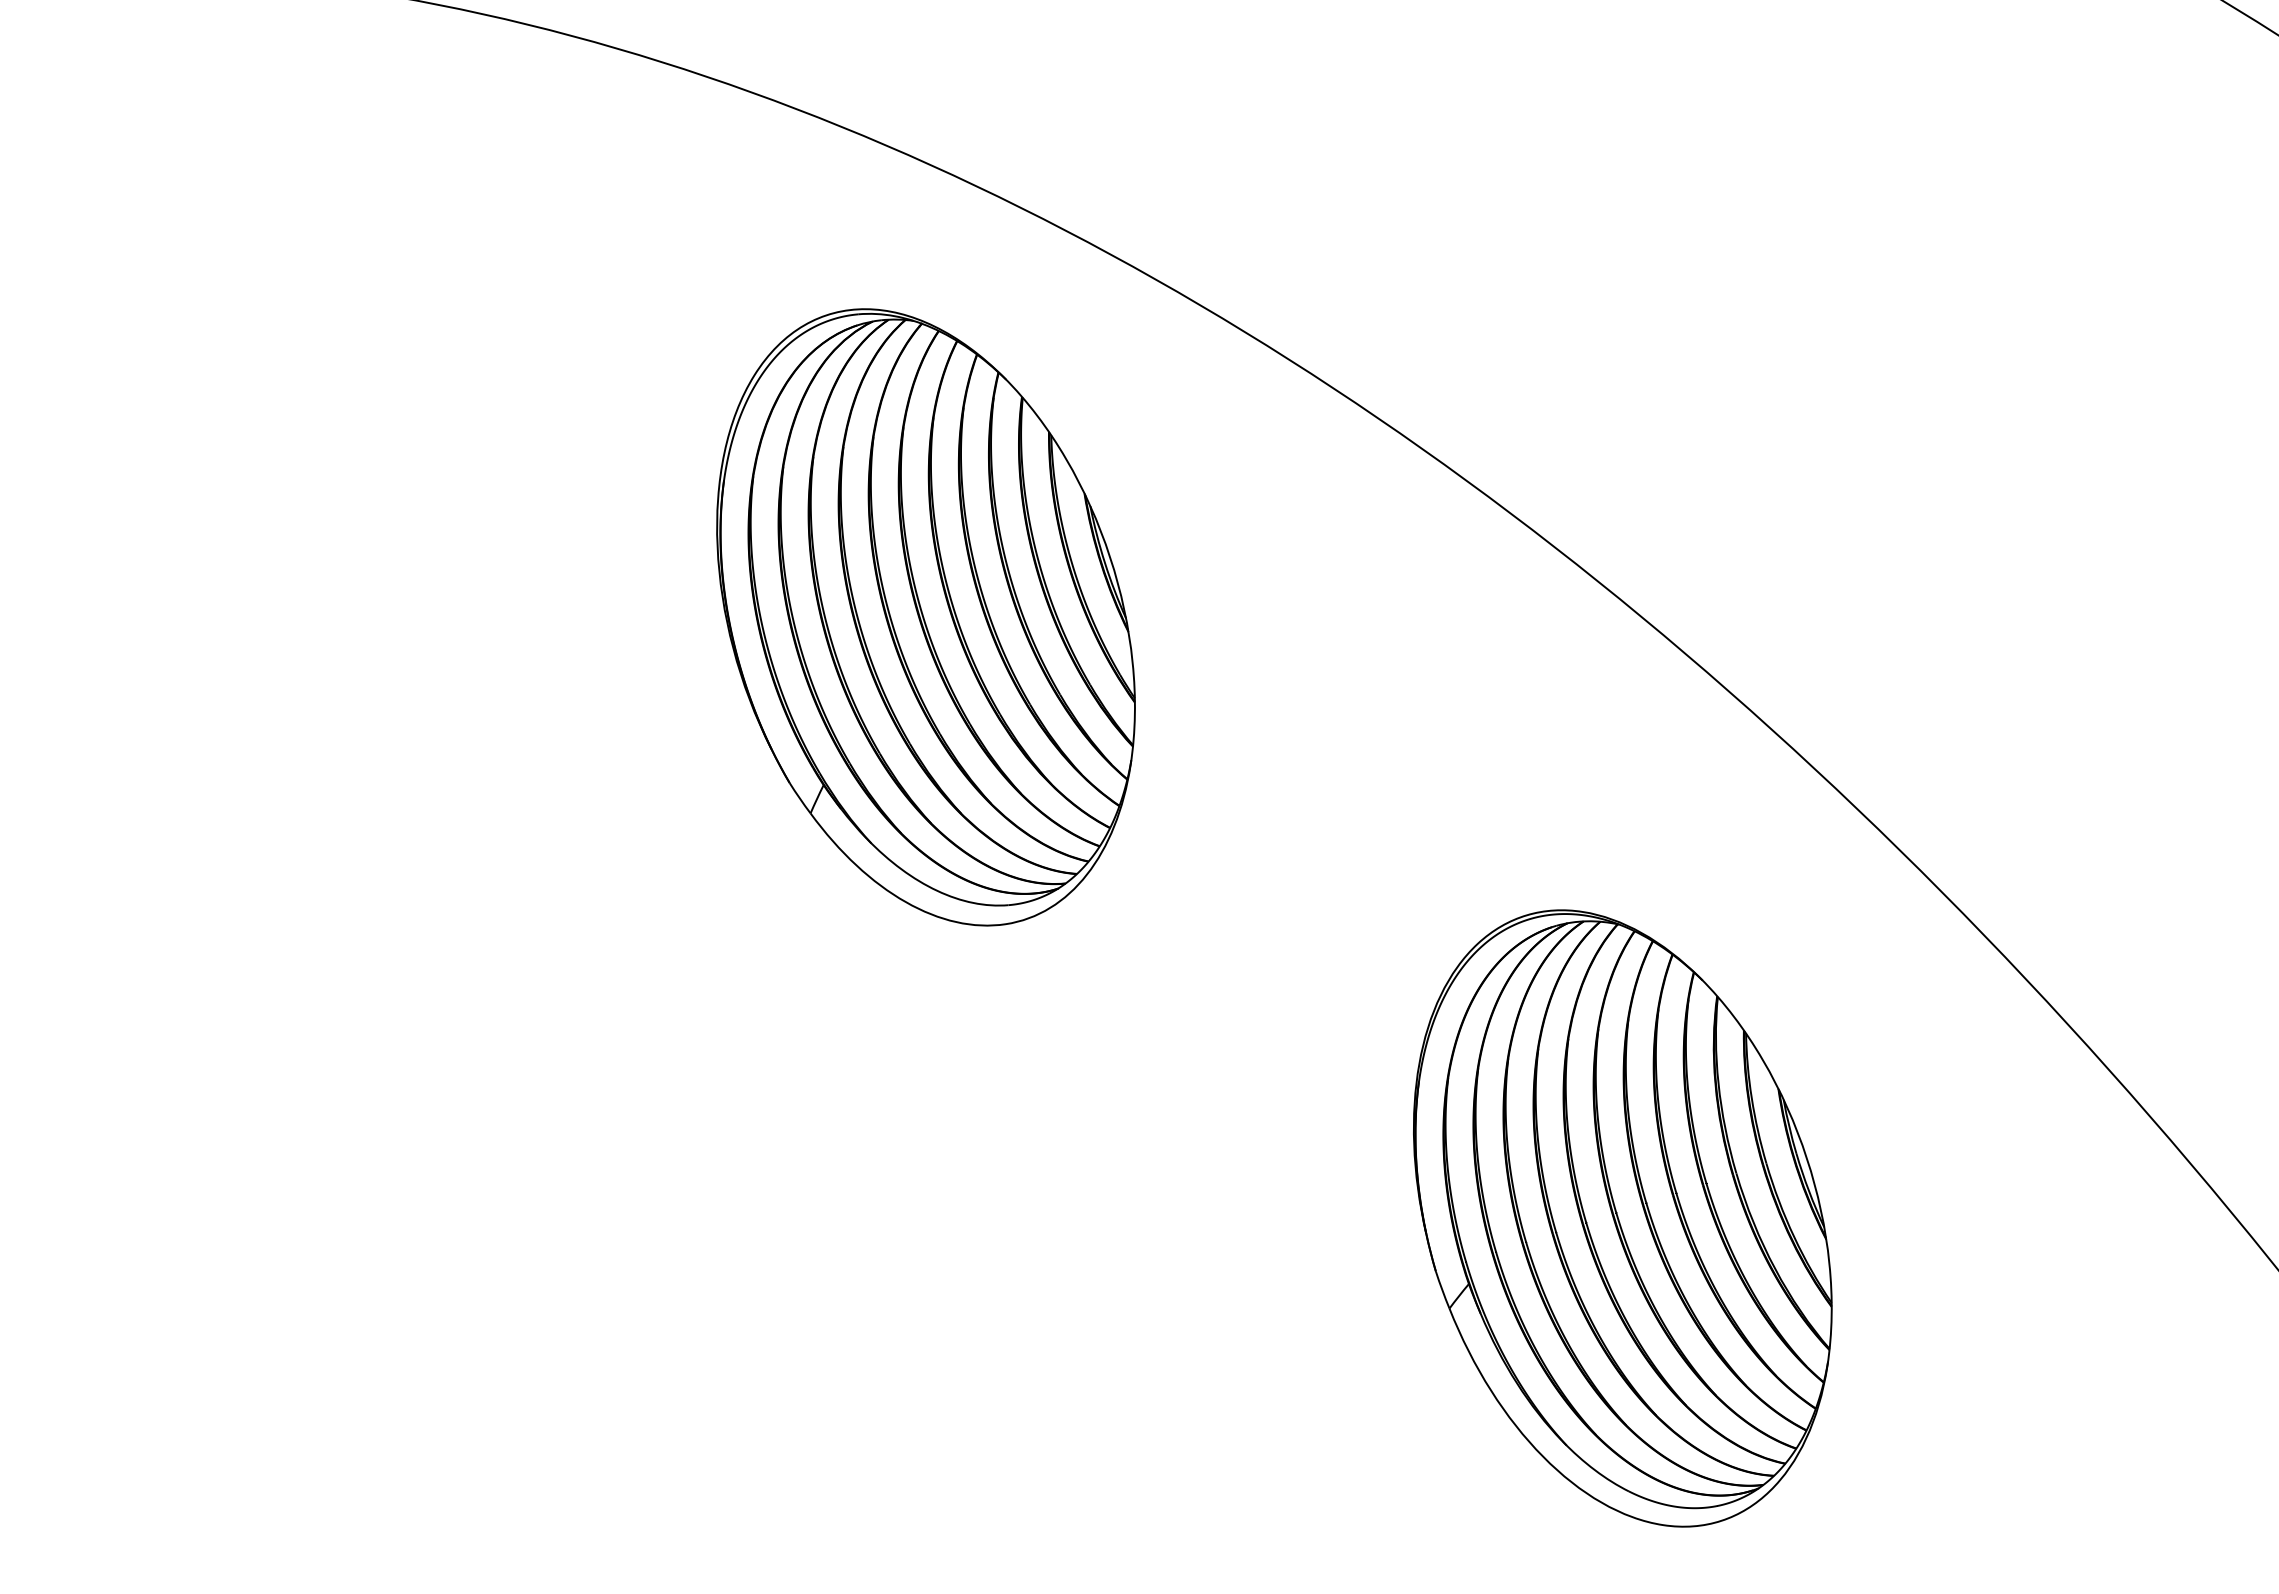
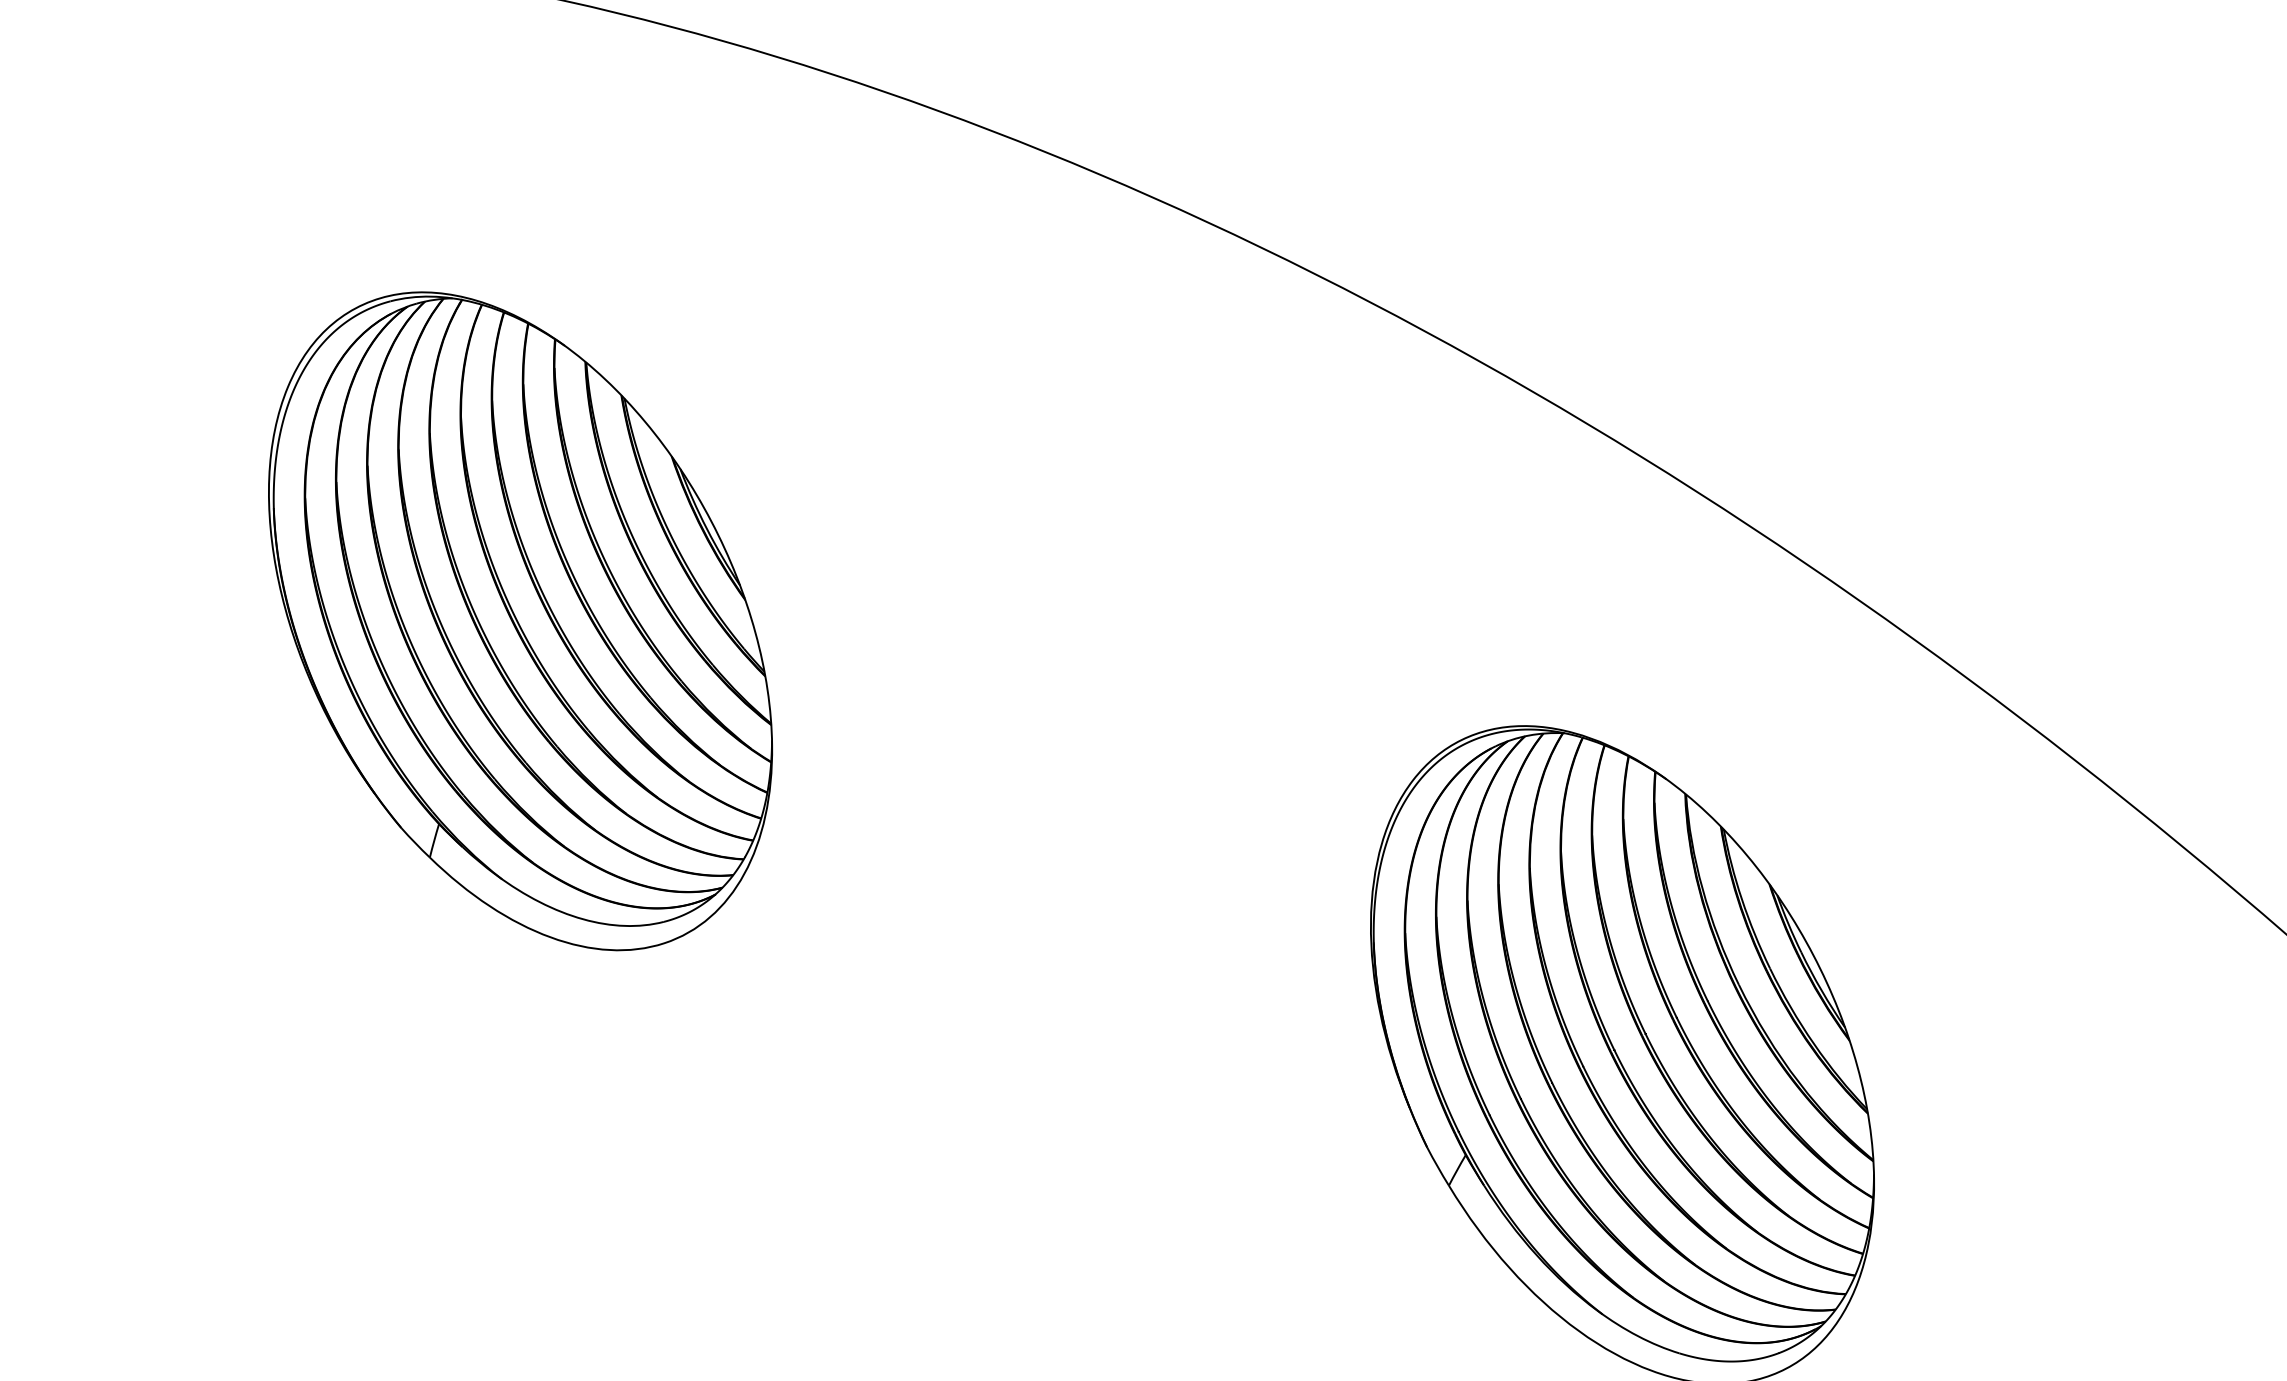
part: (925, 617) -> (519, 621), moved

